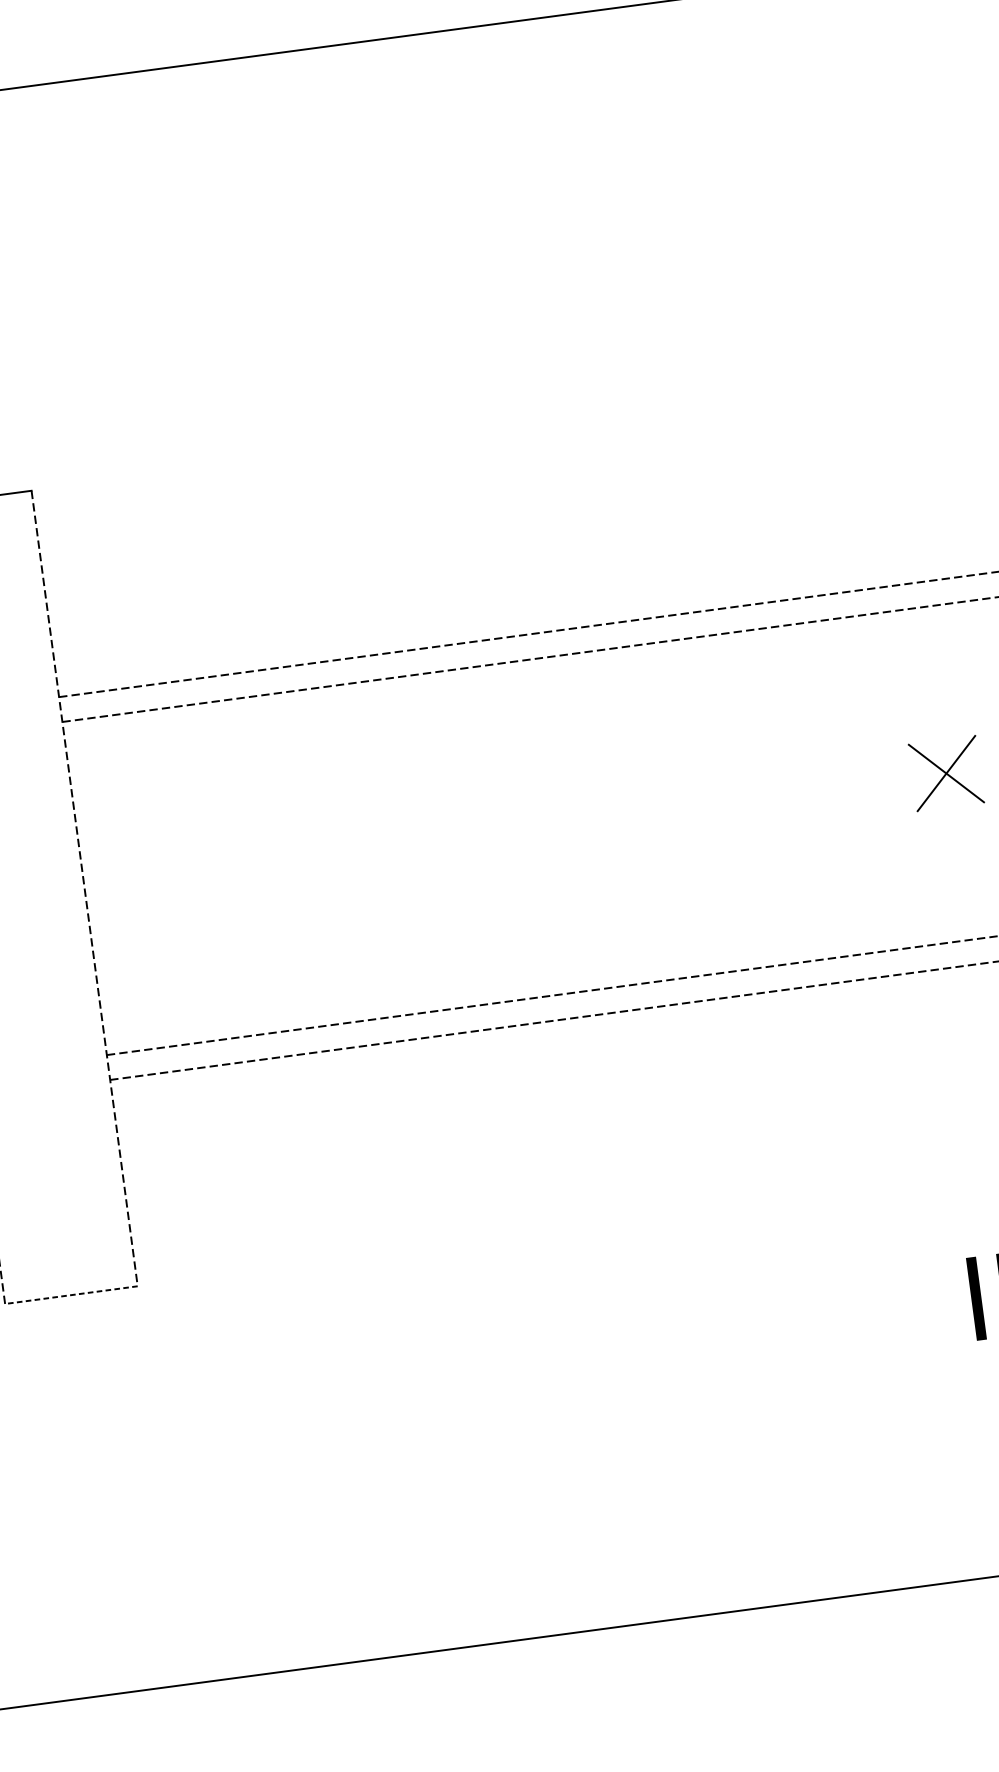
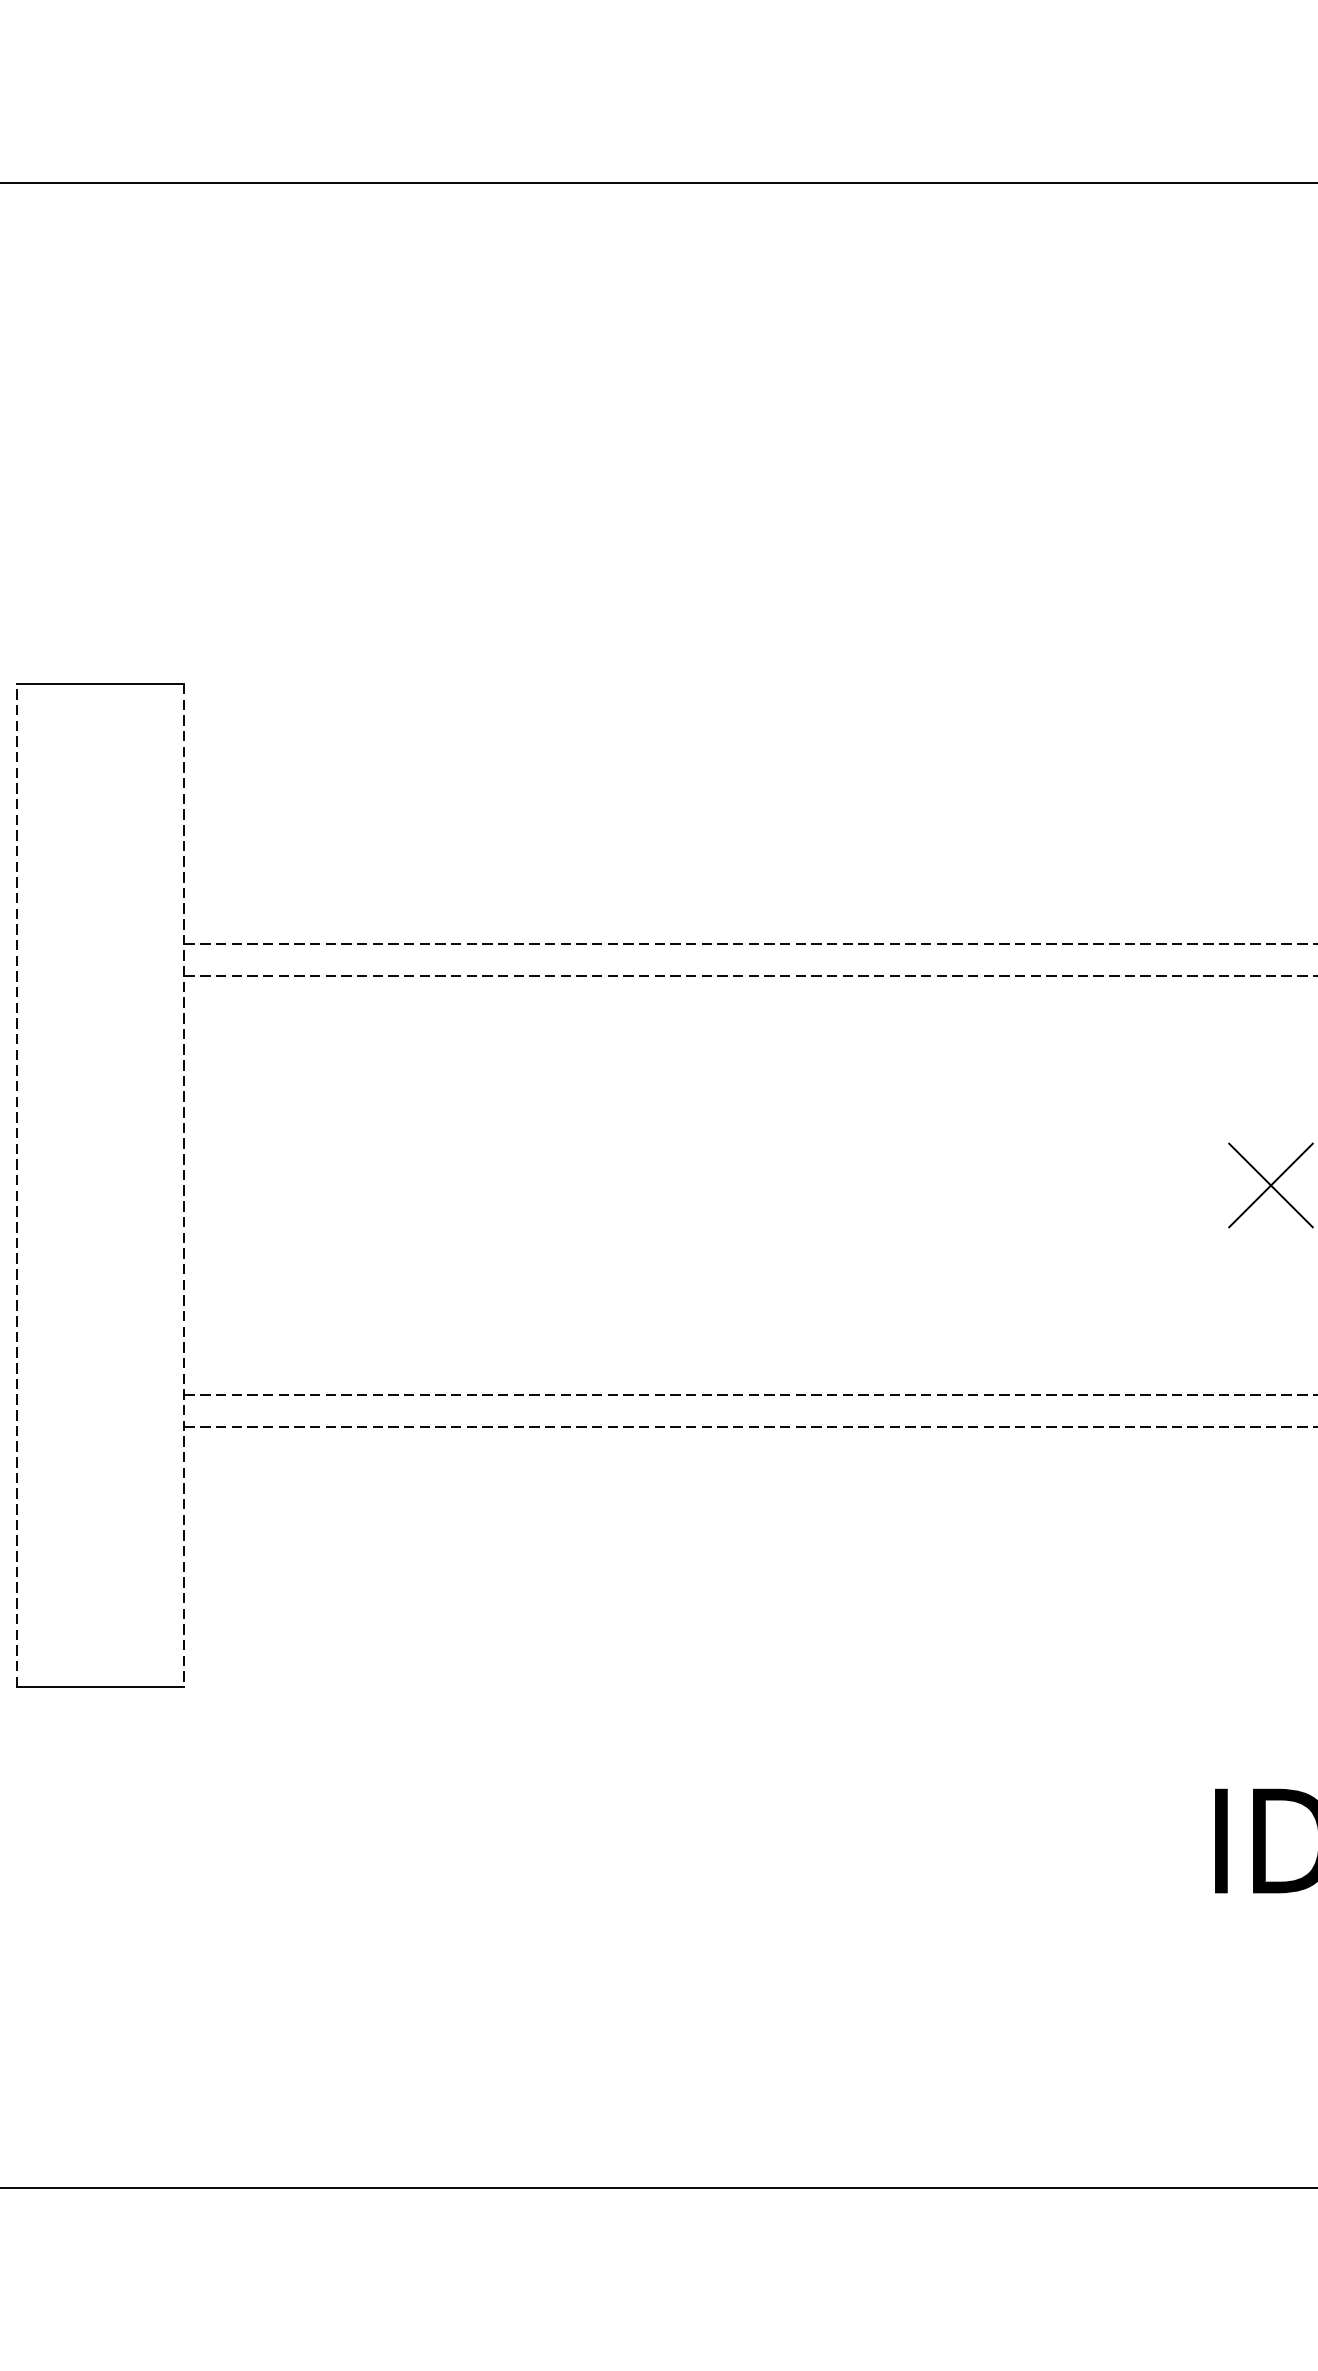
line: (71, 1294) -> (100, 1686), dashed -> solid

